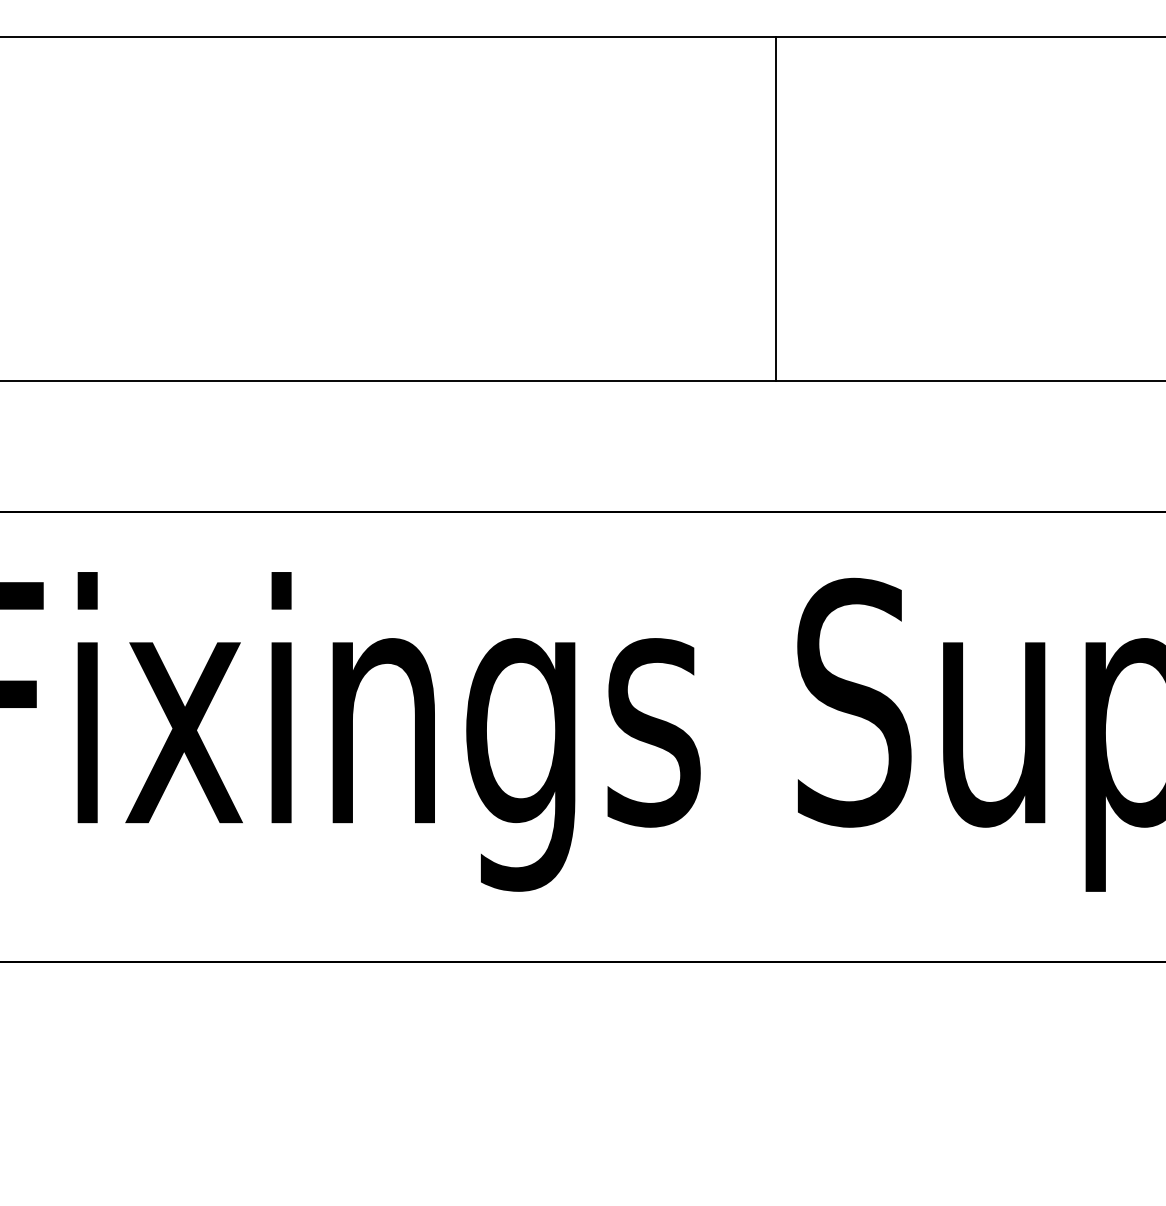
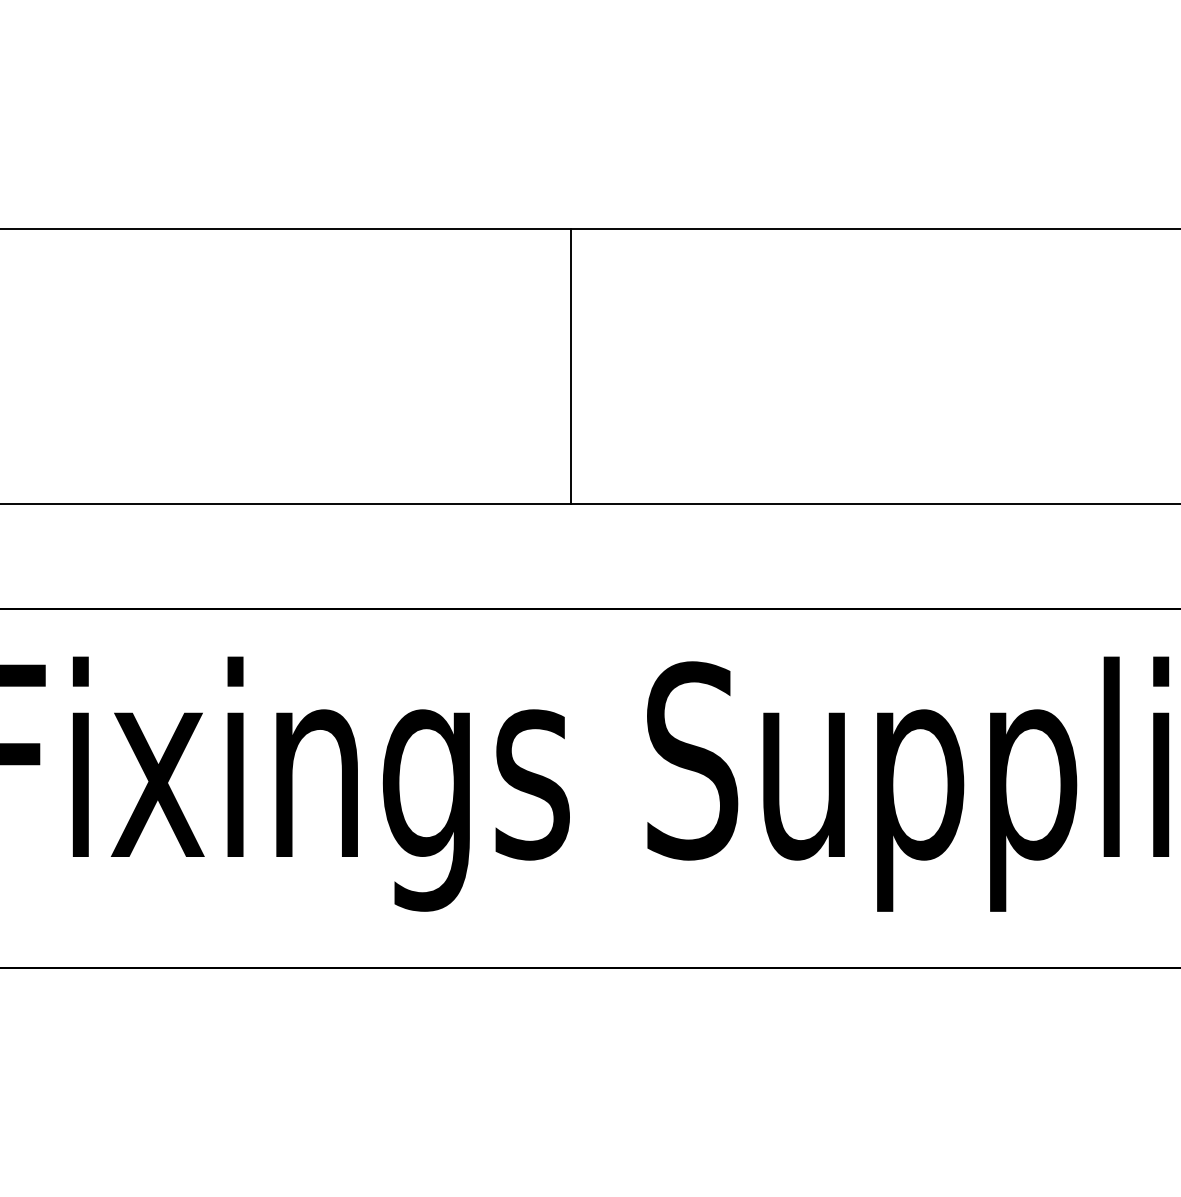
line: (775, 208) -> (570, 366), moved

